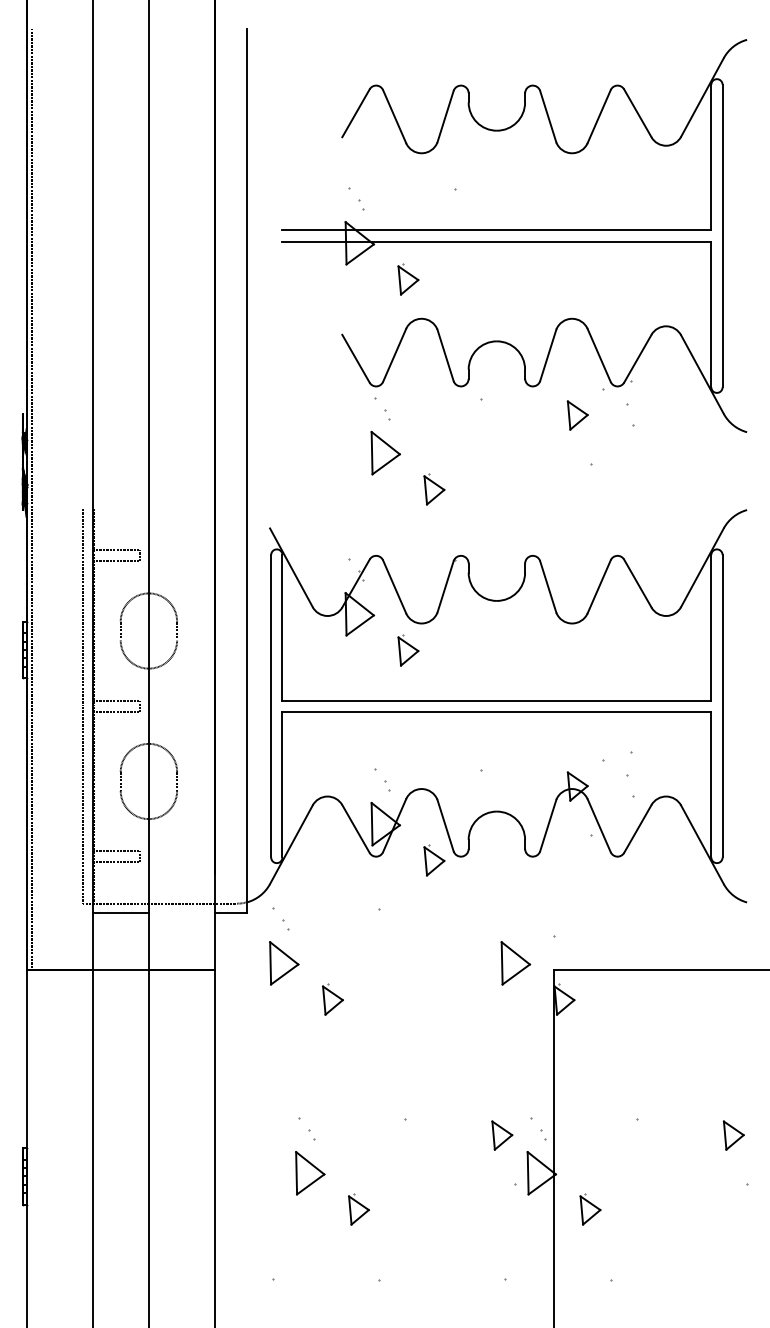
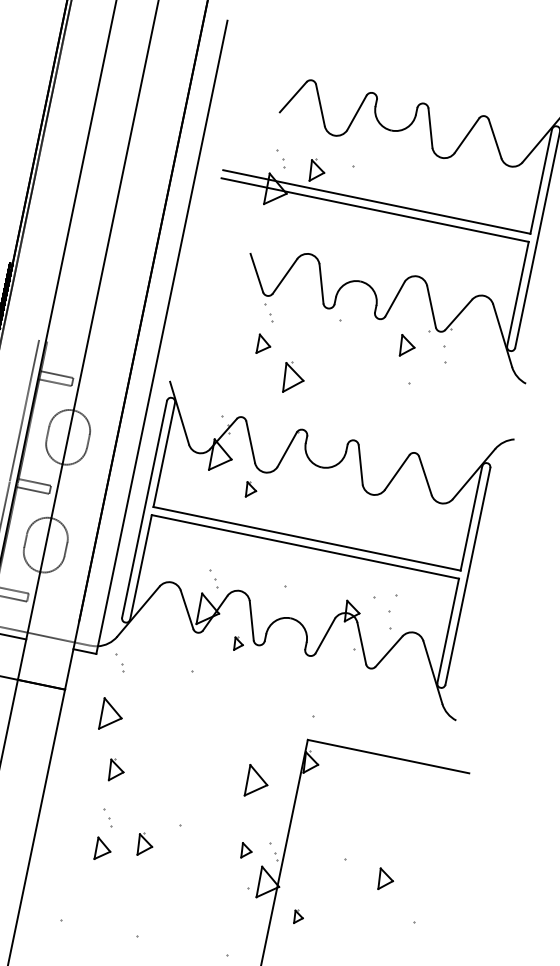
part: (408, 279) -> (317, 171), moved
part: (385, 452) -> (264, 344), size x0.6
part: (434, 489) -> (293, 378), size x1.4
part: (408, 650) -> (251, 489), size x0.7
part: (434, 860) -> (238, 644), size x0.6
part: (284, 963) -> (111, 715), moved
part: (515, 963) -> (257, 782), moved
part: (332, 999) -> (116, 770), moved
part: (502, 1135) -> (246, 851), size x0.7
part: (733, 1135) -> (385, 879), moved
part: (310, 1173) -> (103, 849), size x0.7
part: (358, 1209) -> (144, 845), moved
part: (590, 1209) -> (298, 917), size x0.6

